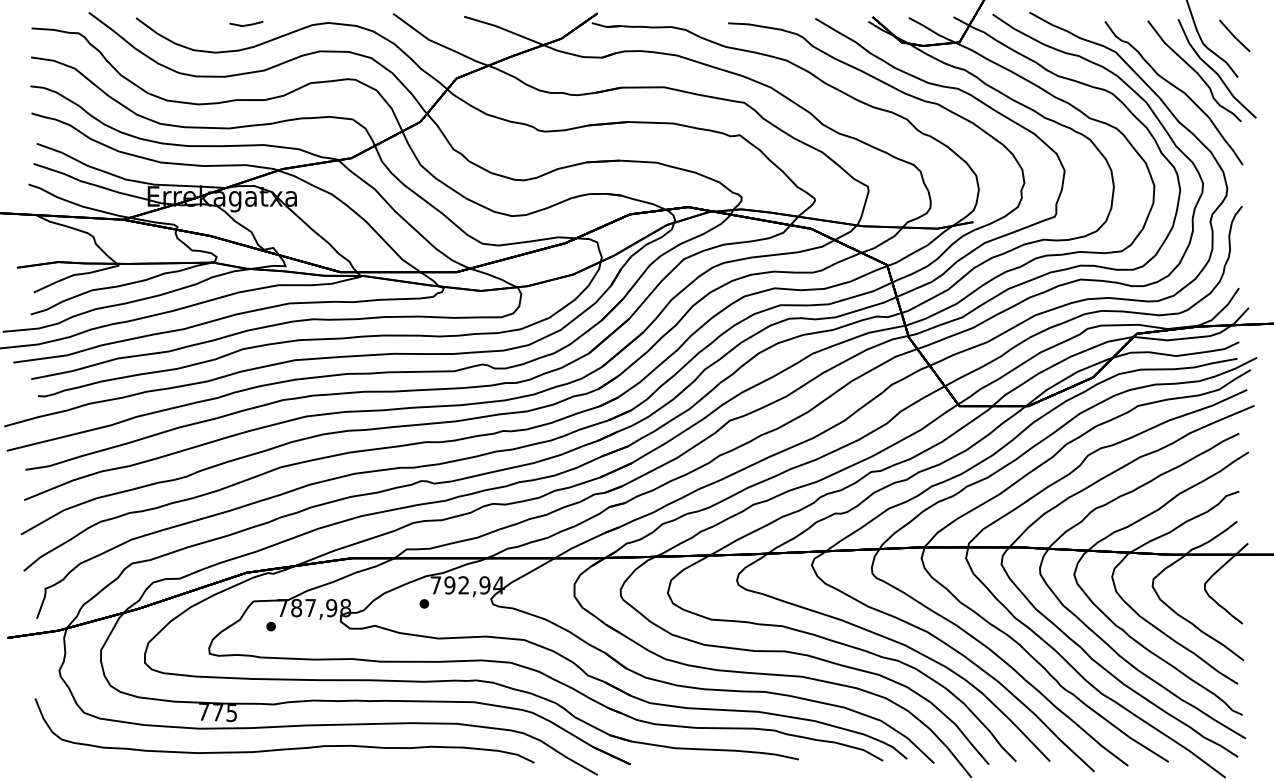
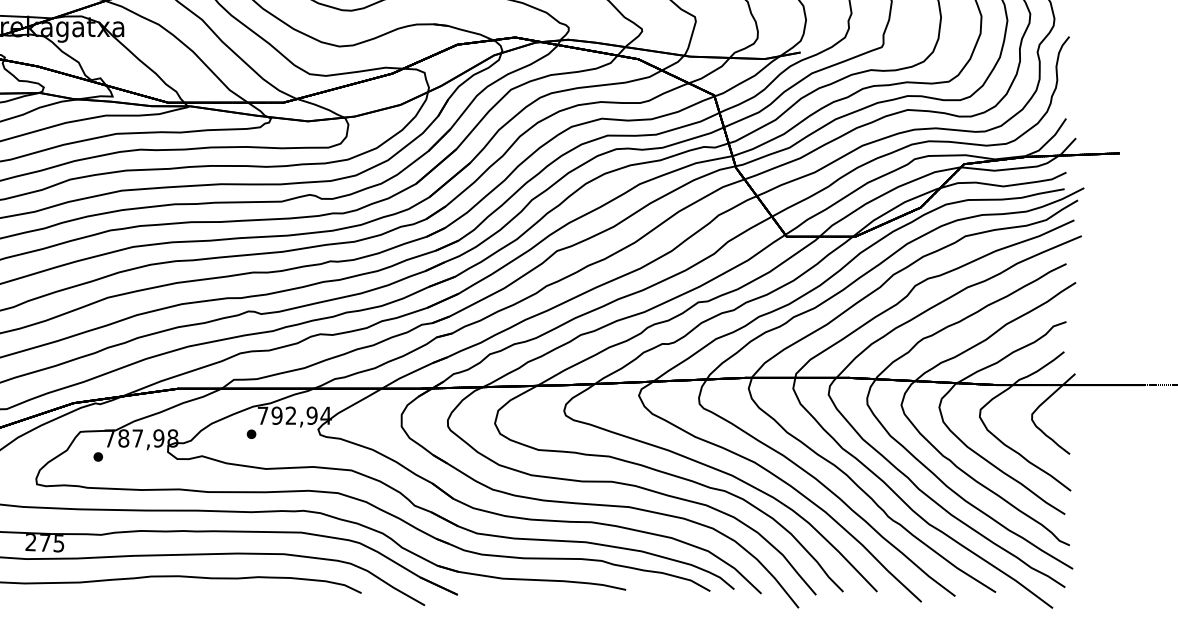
text: (203, 711) -> (30, 541), 775 -> 275

